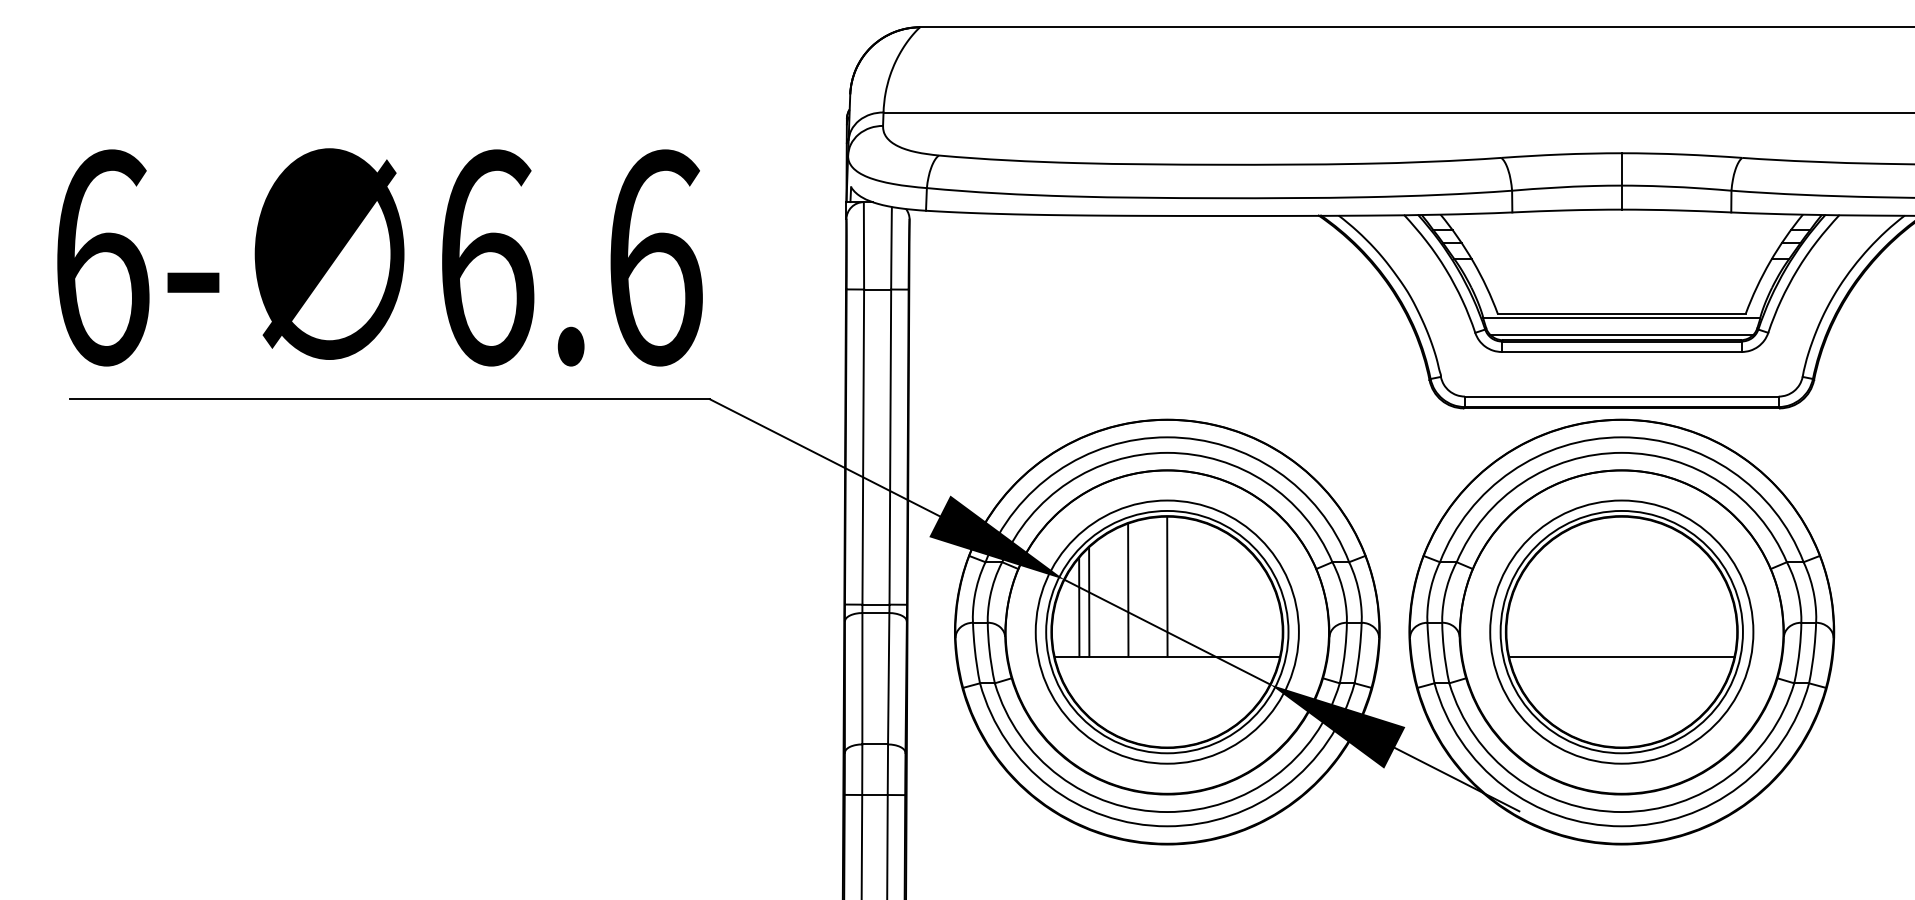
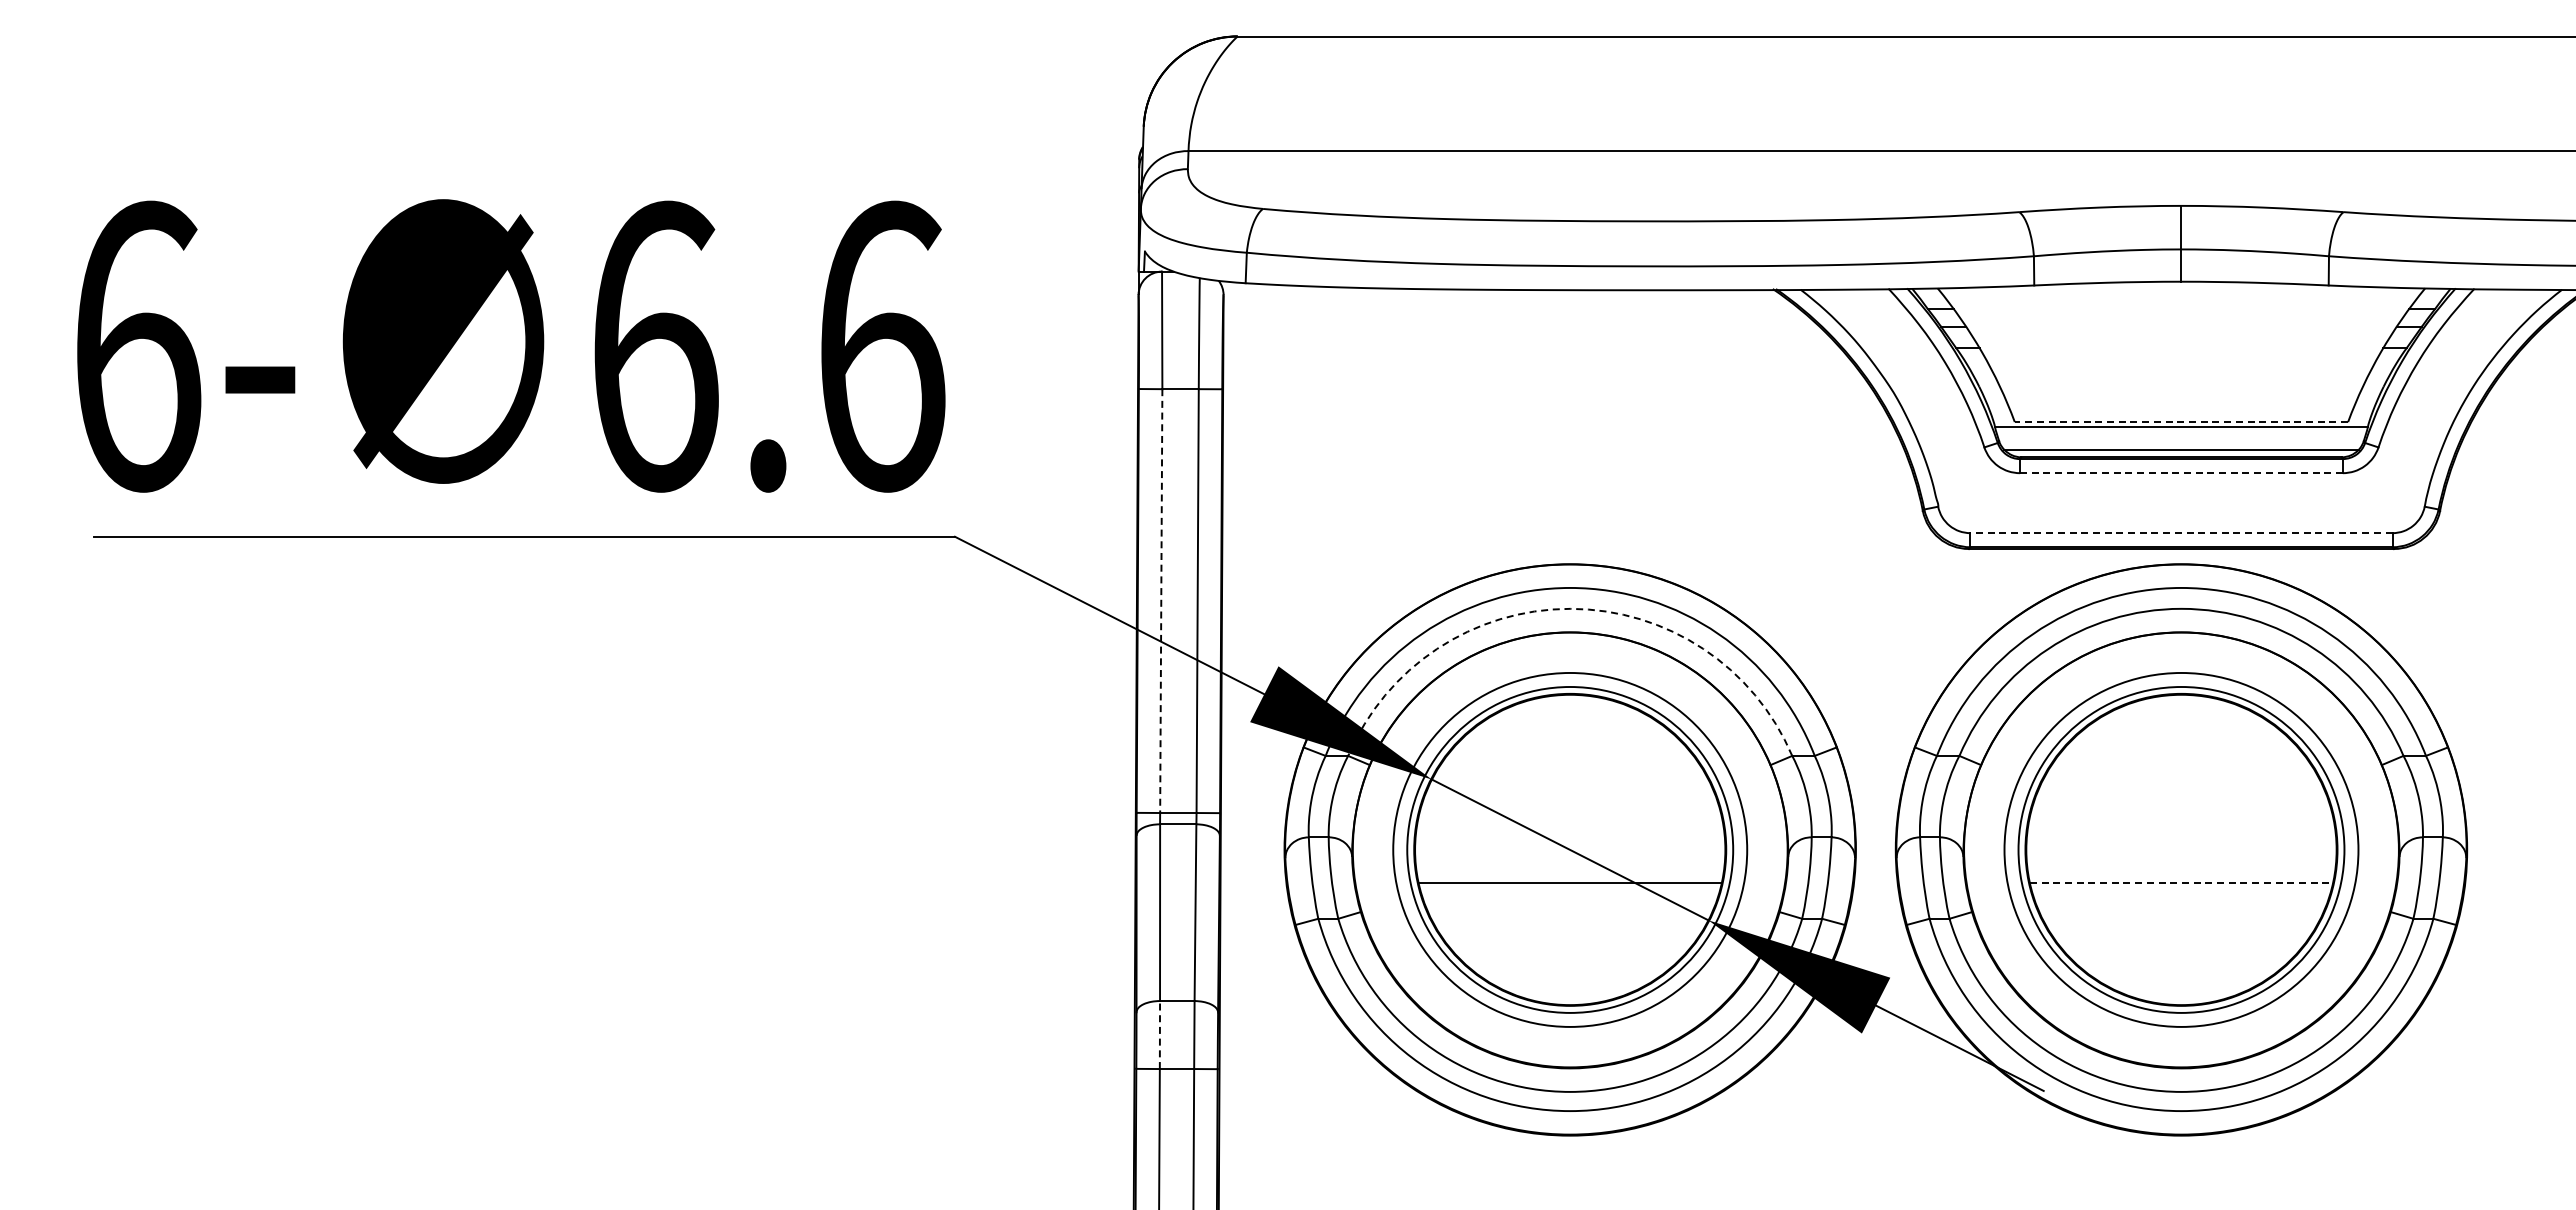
line: (1621, 314) -> (2181, 422), solid -> dashed
line: (1621, 352) -> (2181, 473), solid -> dashed
line: (1621, 396) -> (2180, 533), solid -> dashed
line: (863, 447) -> (1161, 601), solid -> dashed
arc: (1167, 452) -> (1570, 608), solid -> dashed
line: (1167, 586) -> (1570, 788), removed
line: (1128, 590) -> (1517, 793), removed
line: (1089, 601) -> (1465, 808), removed
line: (1079, 607) -> (1451, 816), removed
line: (1621, 656) -> (2181, 882), solid -> dashed
line: (861, 770) -> (1159, 1035), solid -> dashed

